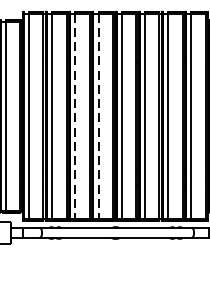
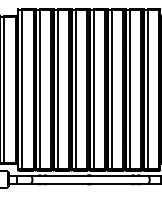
line: (75, 117) -> (58, 90), dashed -> solid
line: (99, 117) -> (76, 90), dashed -> solid

